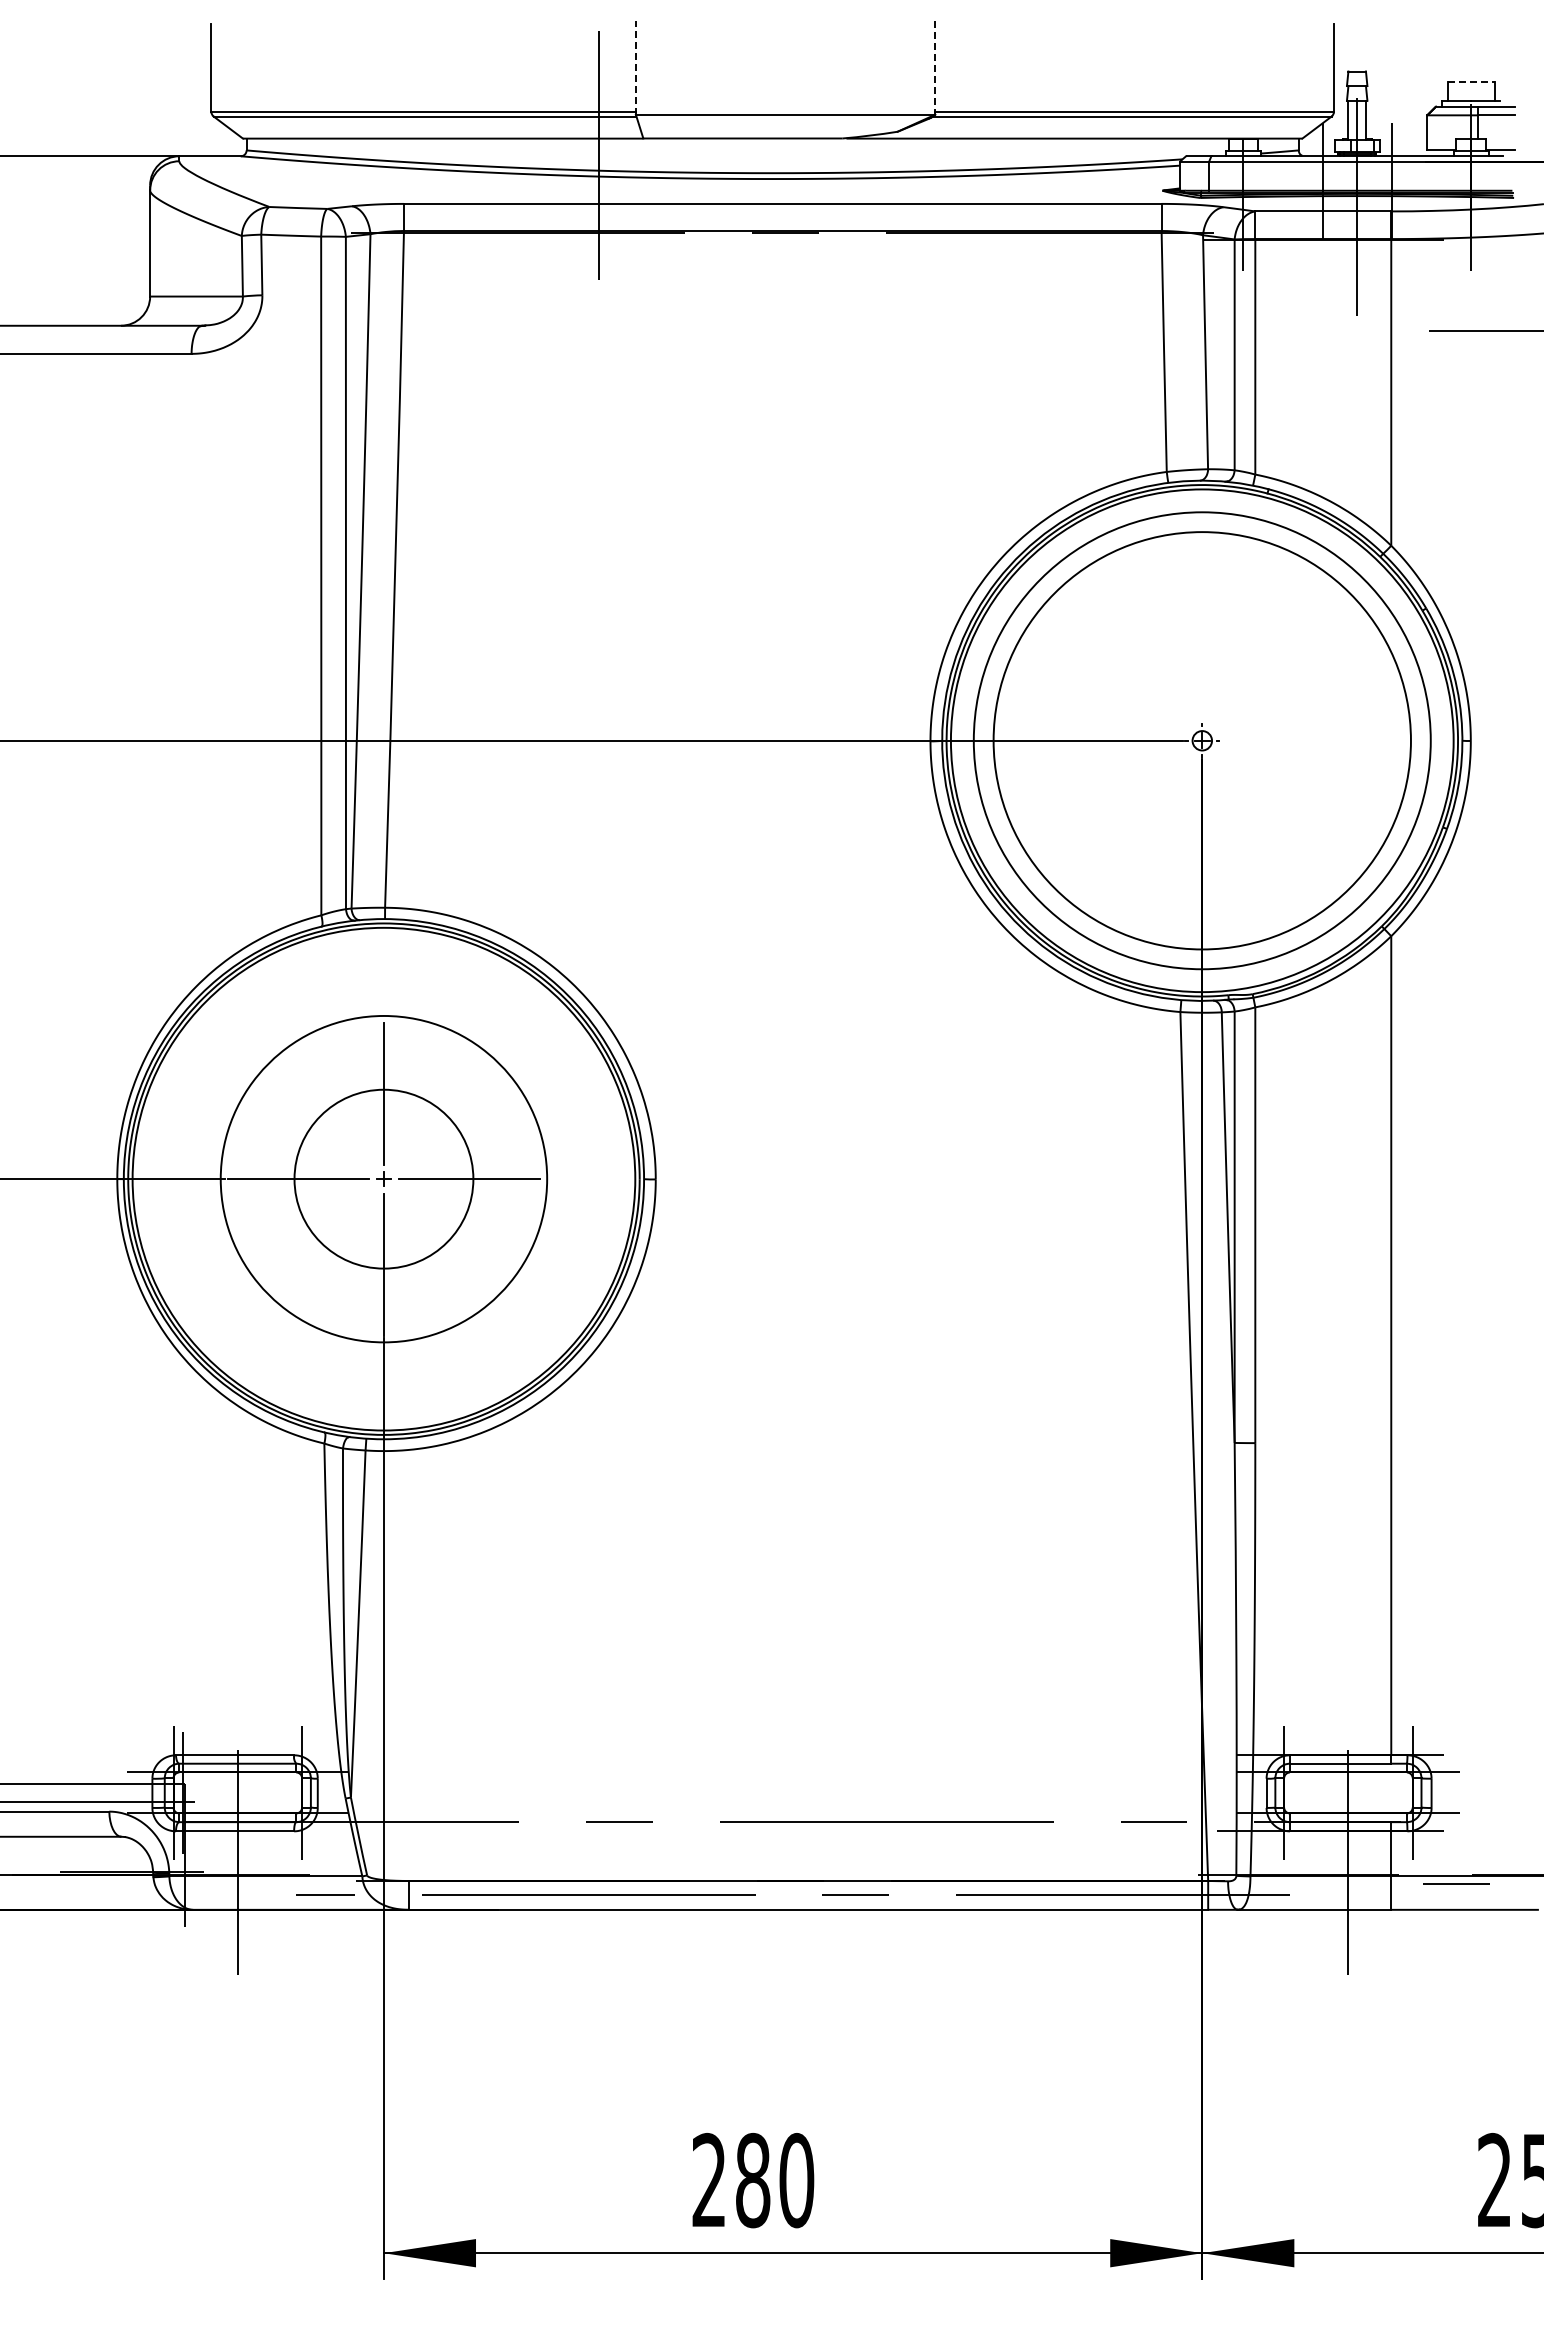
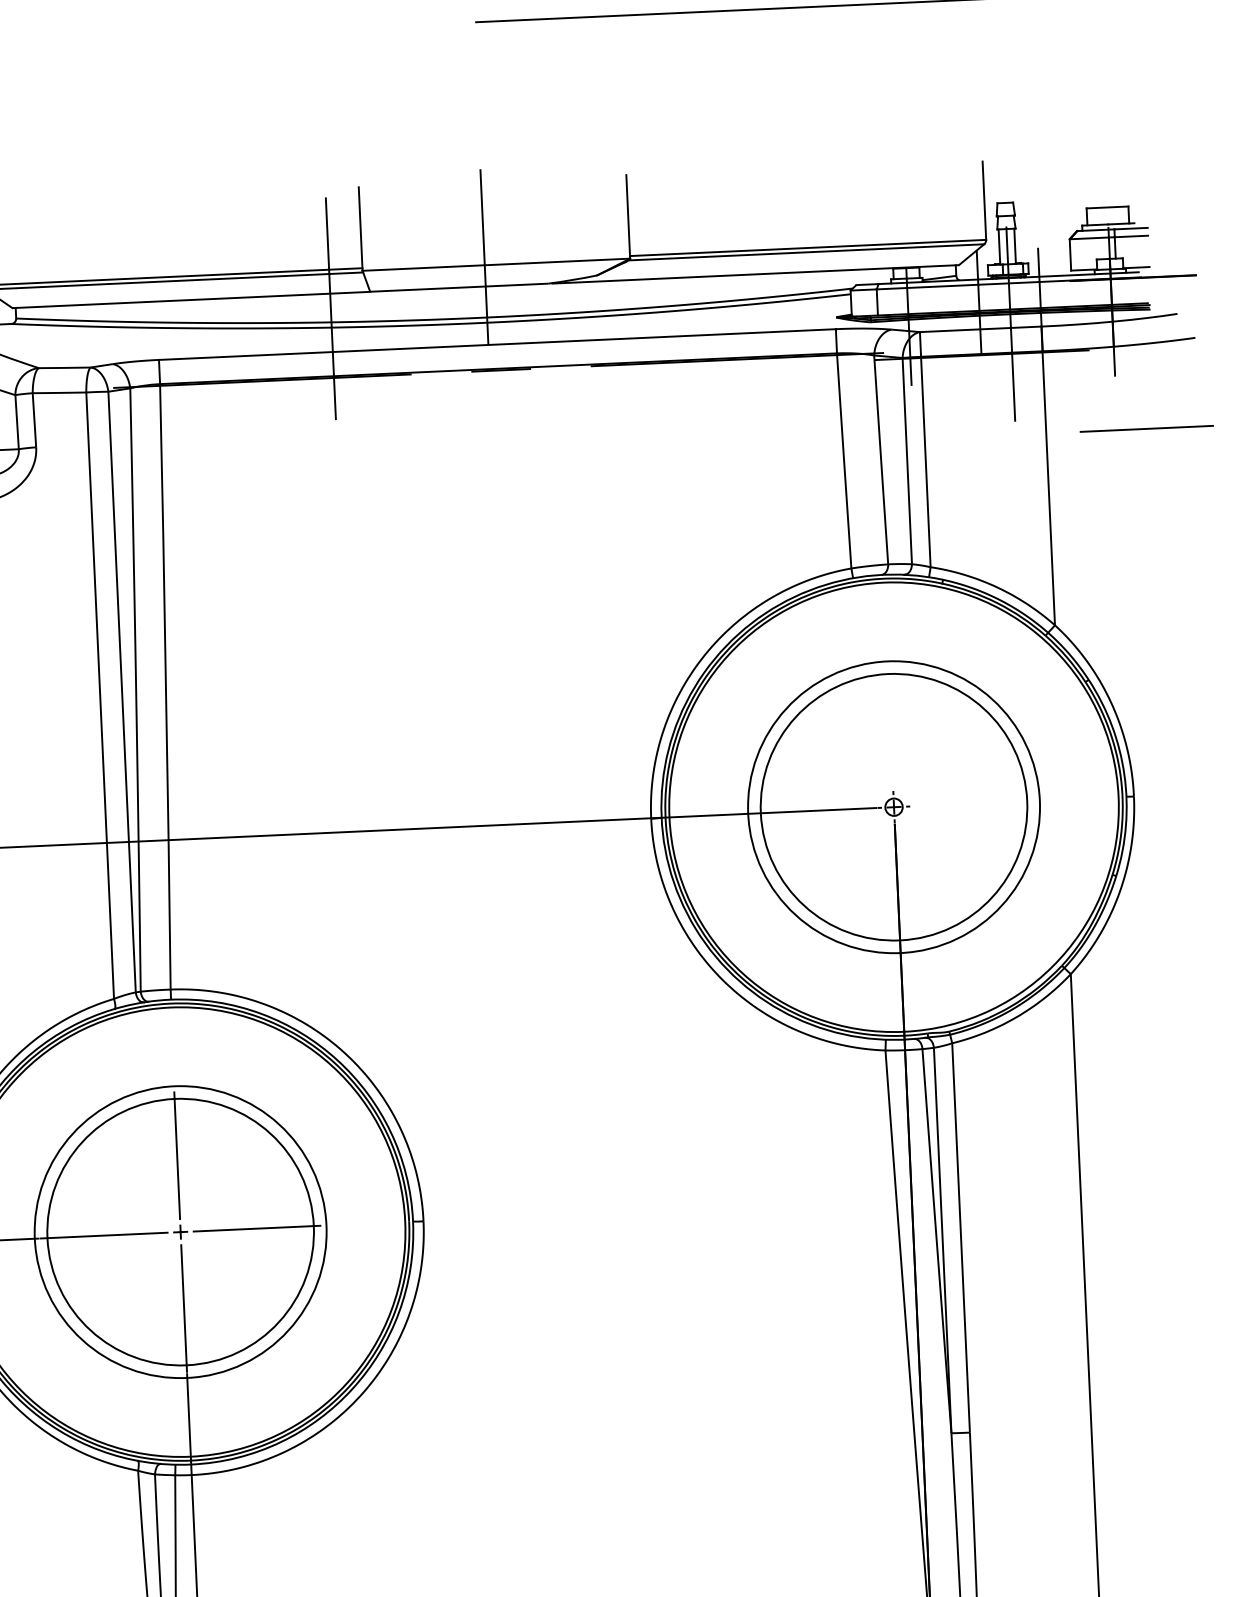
line: (635, 67) -> (360, 228), dashed -> solid
line: (935, 67) -> (628, 216), dashed -> solid
line: (1471, 81) -> (1107, 207), dashed -> solid
line: (772, 105) -> (484, 257), added
circle: (1202, 740) -> (894, 806), size x0.71
circle: (1202, 740) -> (894, 806), size x0.71
circle: (383, 1179) -> (180, 1232), size x1.67

